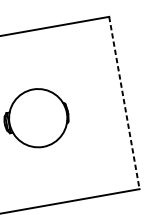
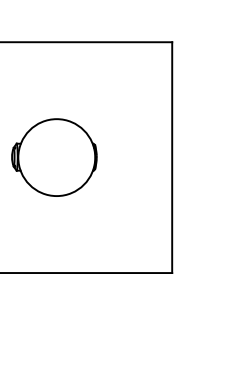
line: (124, 103) -> (172, 158), dashed -> solid

